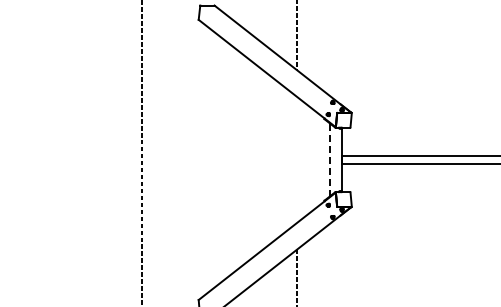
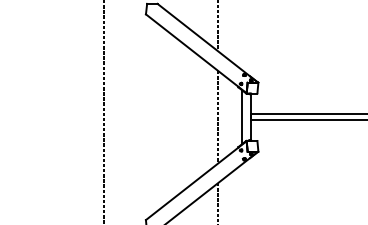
line: (297, 159) -> (218, 116), added
line: (329, 159) -> (242, 116), dashed -> solid

